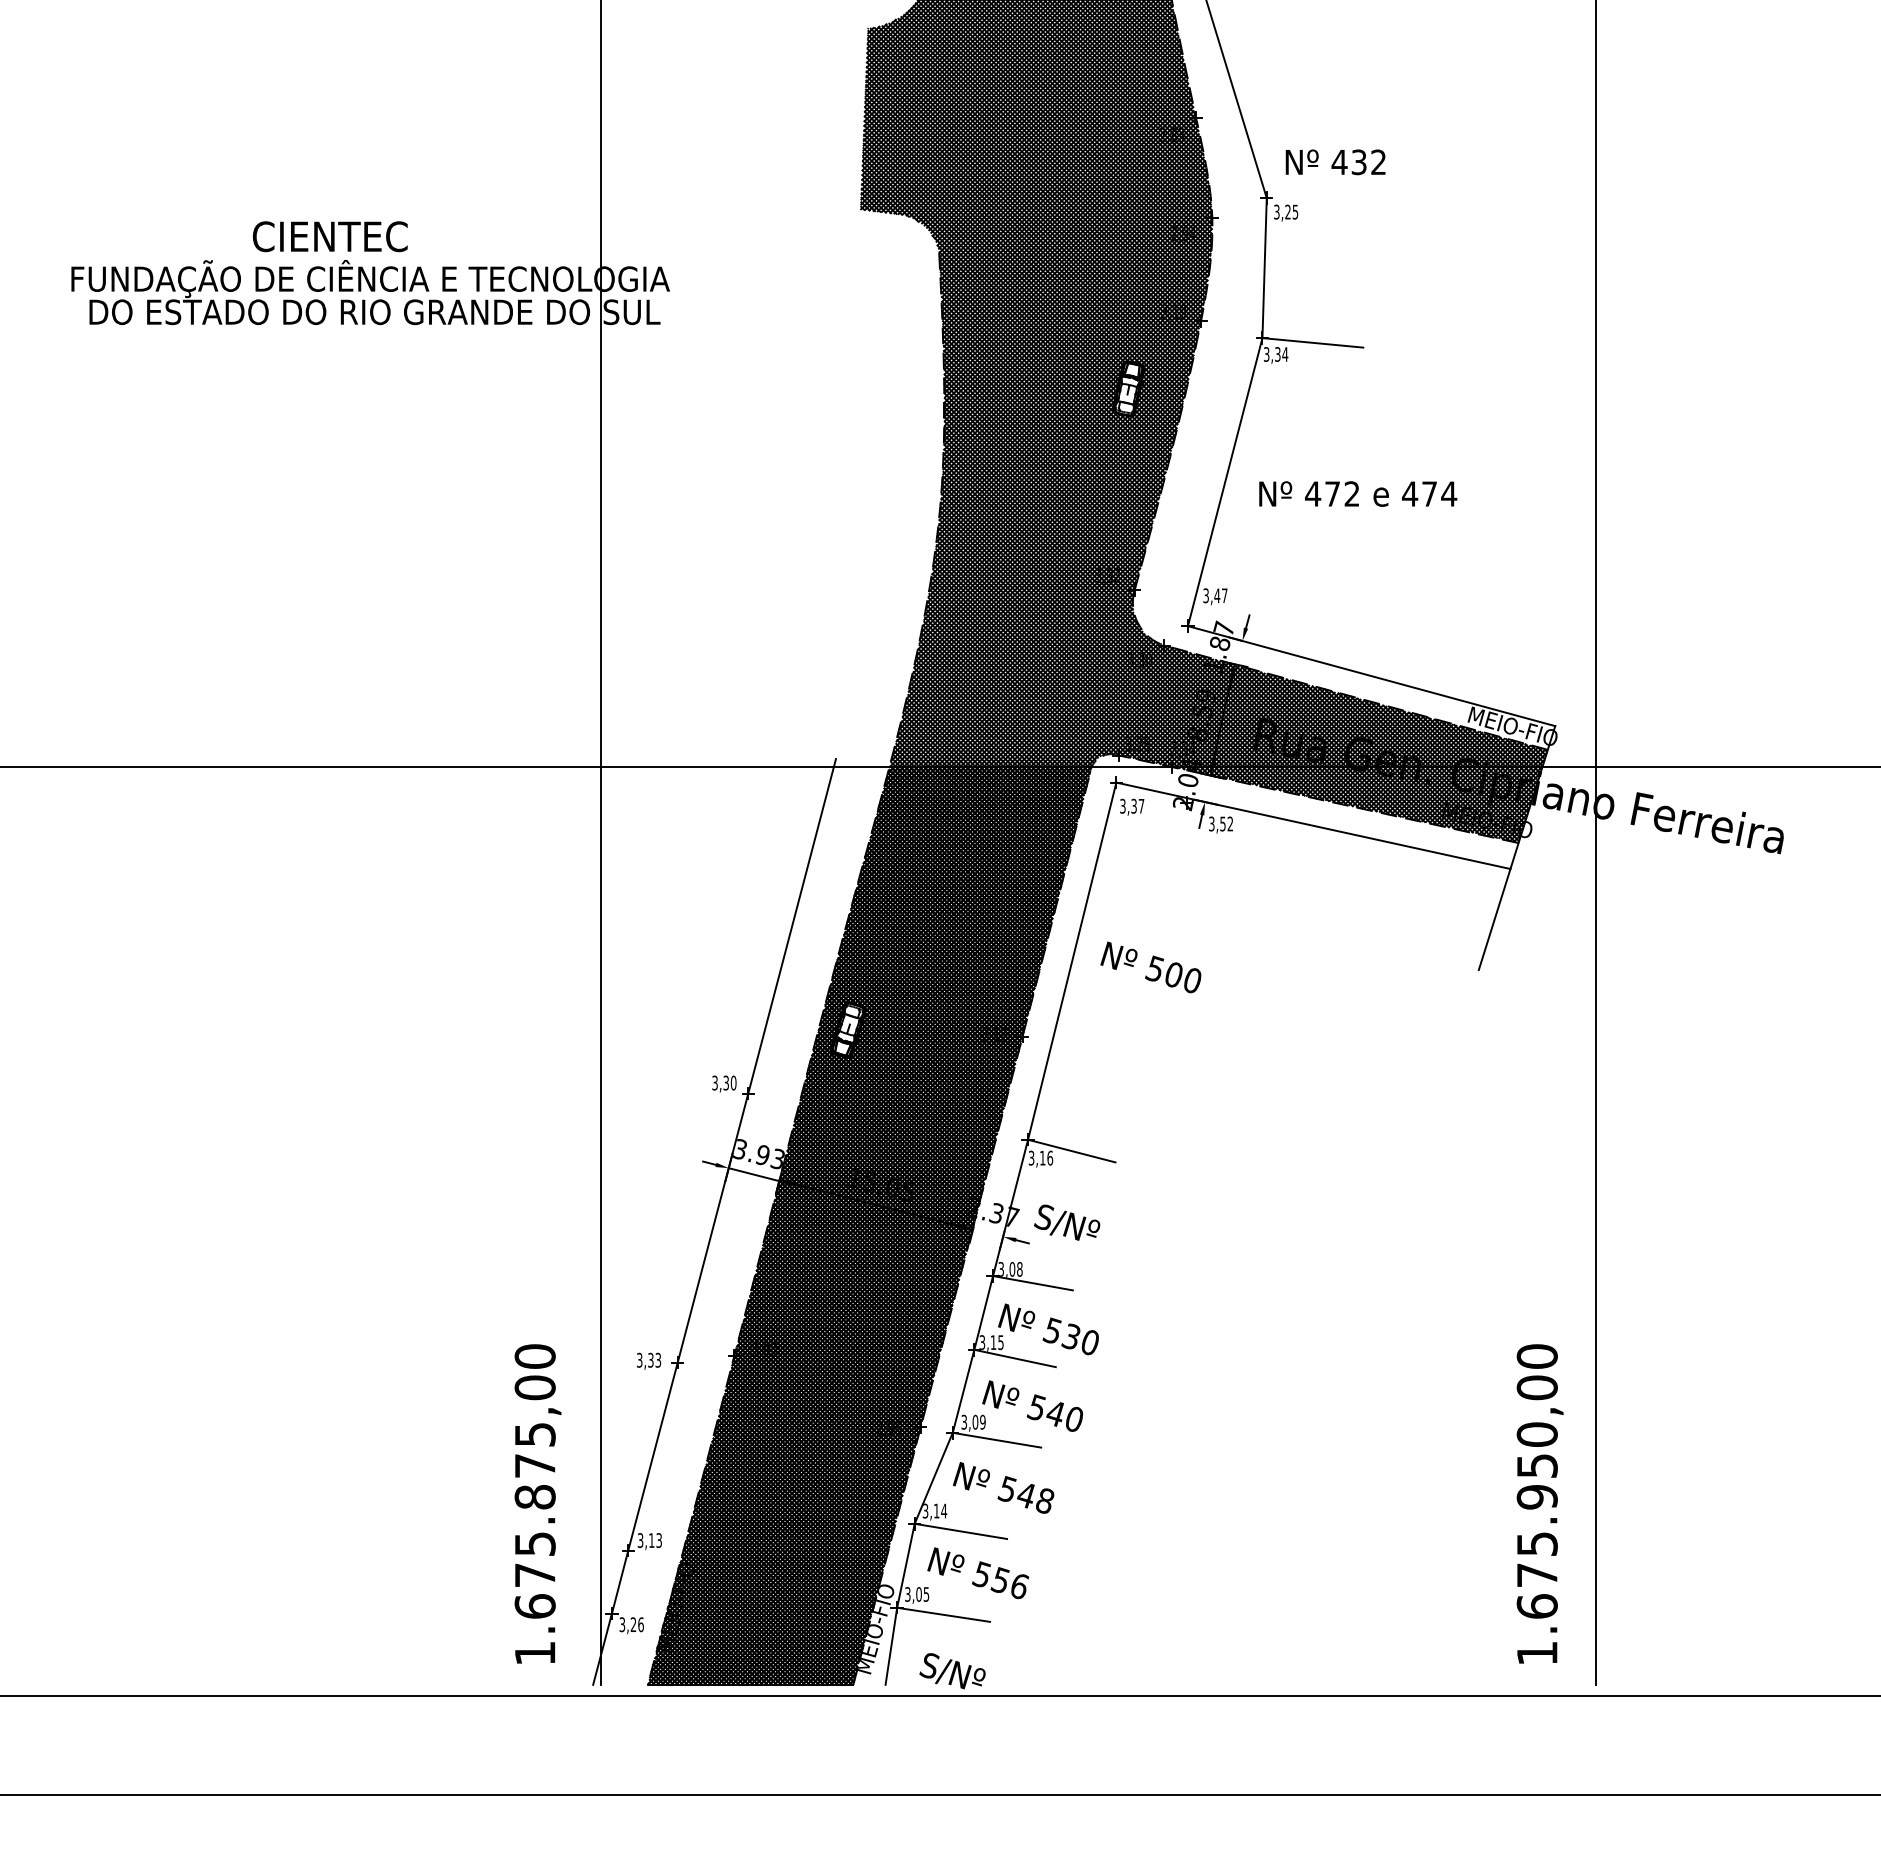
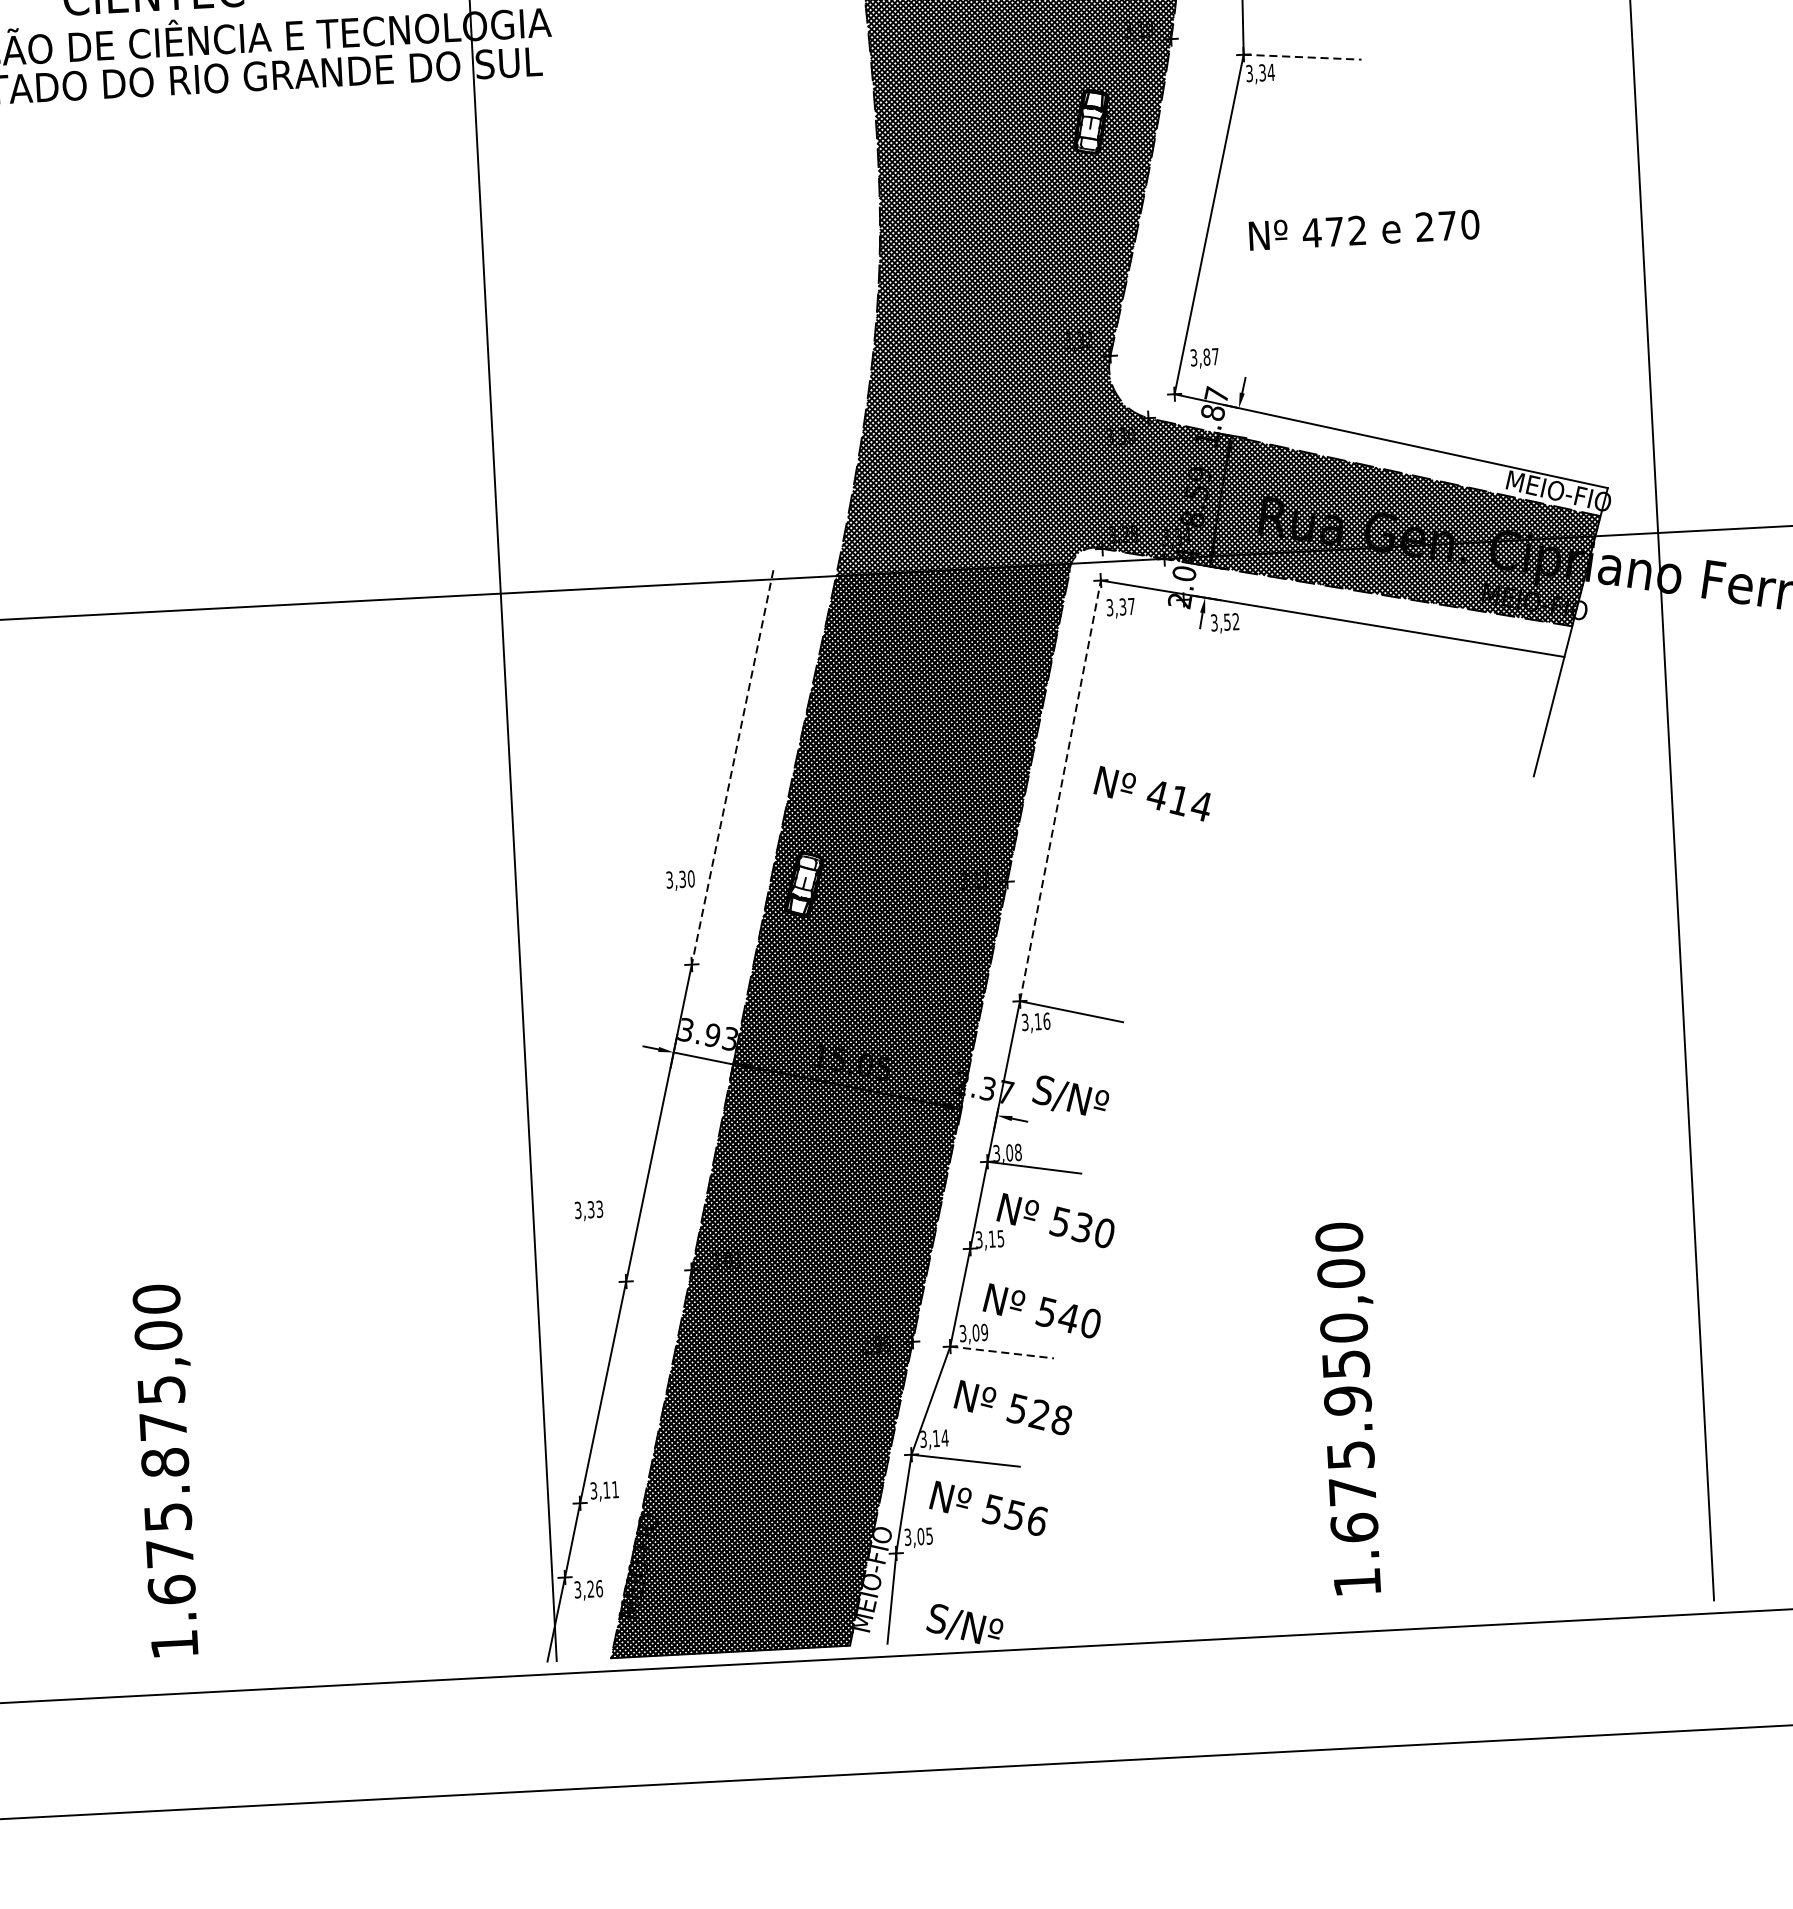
line: (1312, 342) -> (1302, 56), solid -> dashed
text: (1429, 493) -> (1447, 225), 474 -> 270
text: (1217, 595) -> (1207, 356), 3,47 -> 3,87
line: (792, 926) -> (733, 767), solid -> dashed
line: (1072, 961) -> (1060, 791), solid -> dashed
text: (1173, 974) -> (1179, 800), 500 -> 414
text: (724, 1083) -> (680, 879), moved
line: (1014, 1358) -> (1017, 1256), removed
text: (649, 1360) -> (589, 1210), moved
line: (996, 1440) -> (1001, 1352), solid -> dashed
text: (1025, 1495) -> (1038, 1415), 548 -> 528
text: (537, 1503) -> (168, 1469), moved
text: (1539, 1503) -> (1350, 1407), moved
text: (658, 1540) -> (614, 1489), 3,13 -> 3,11
line: (943, 1614) -> (950, 1558), removed

